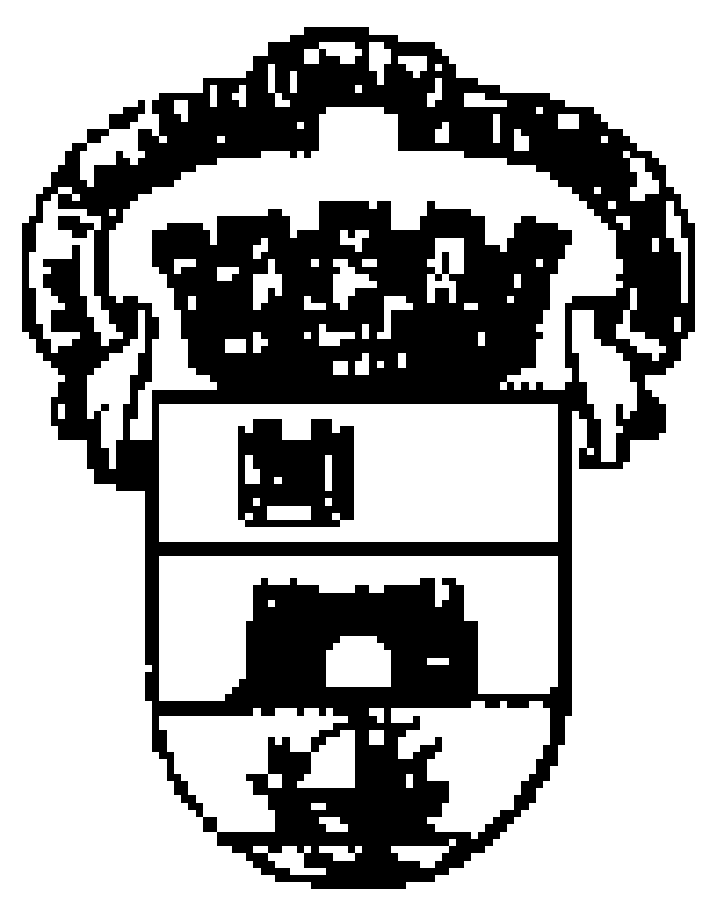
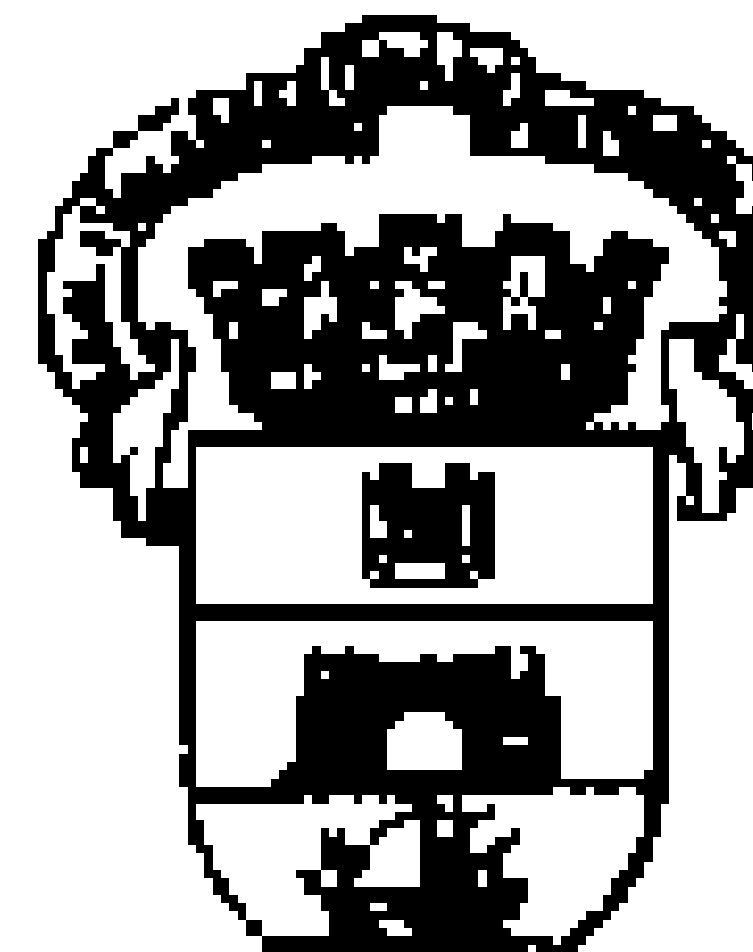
part: (295, 472) -> (427, 524), moved

